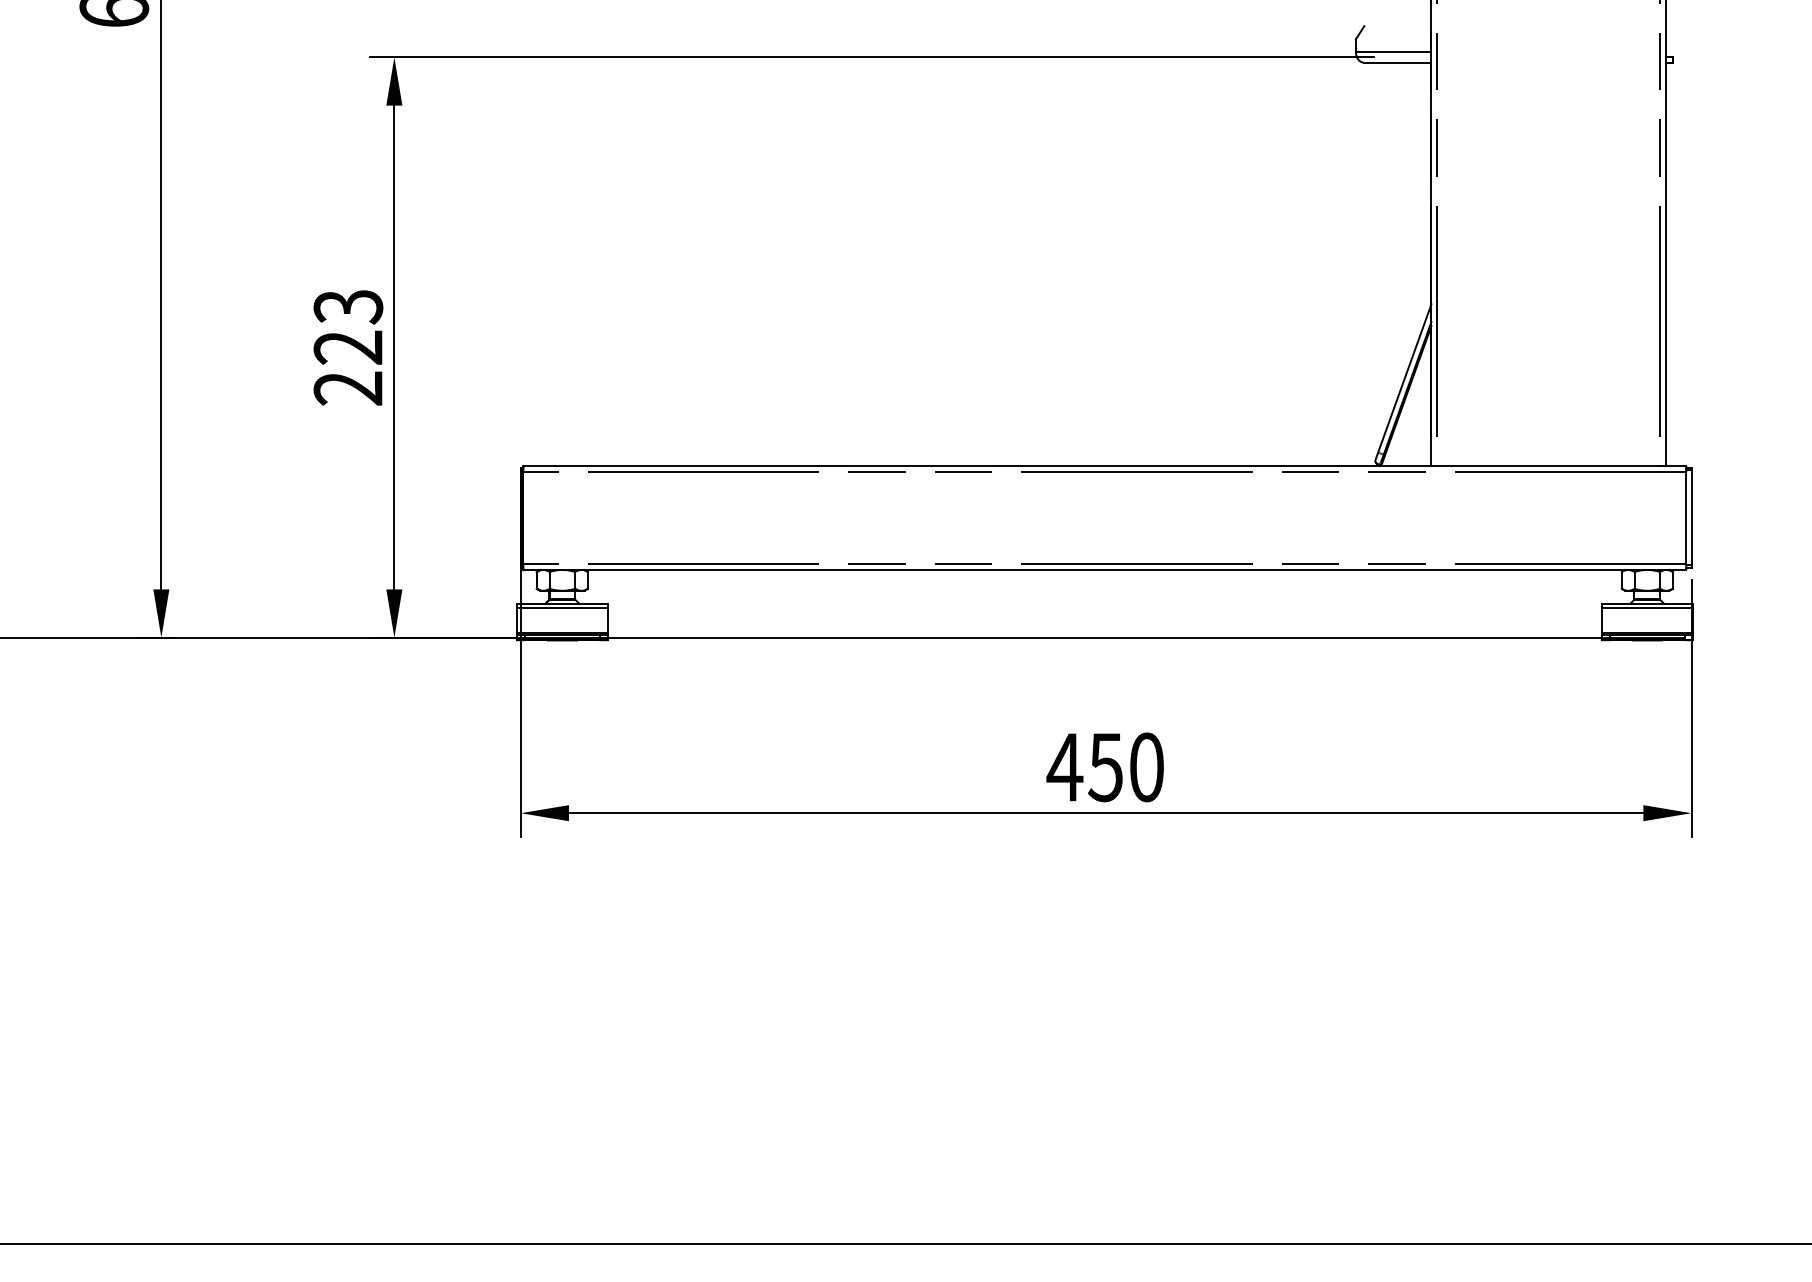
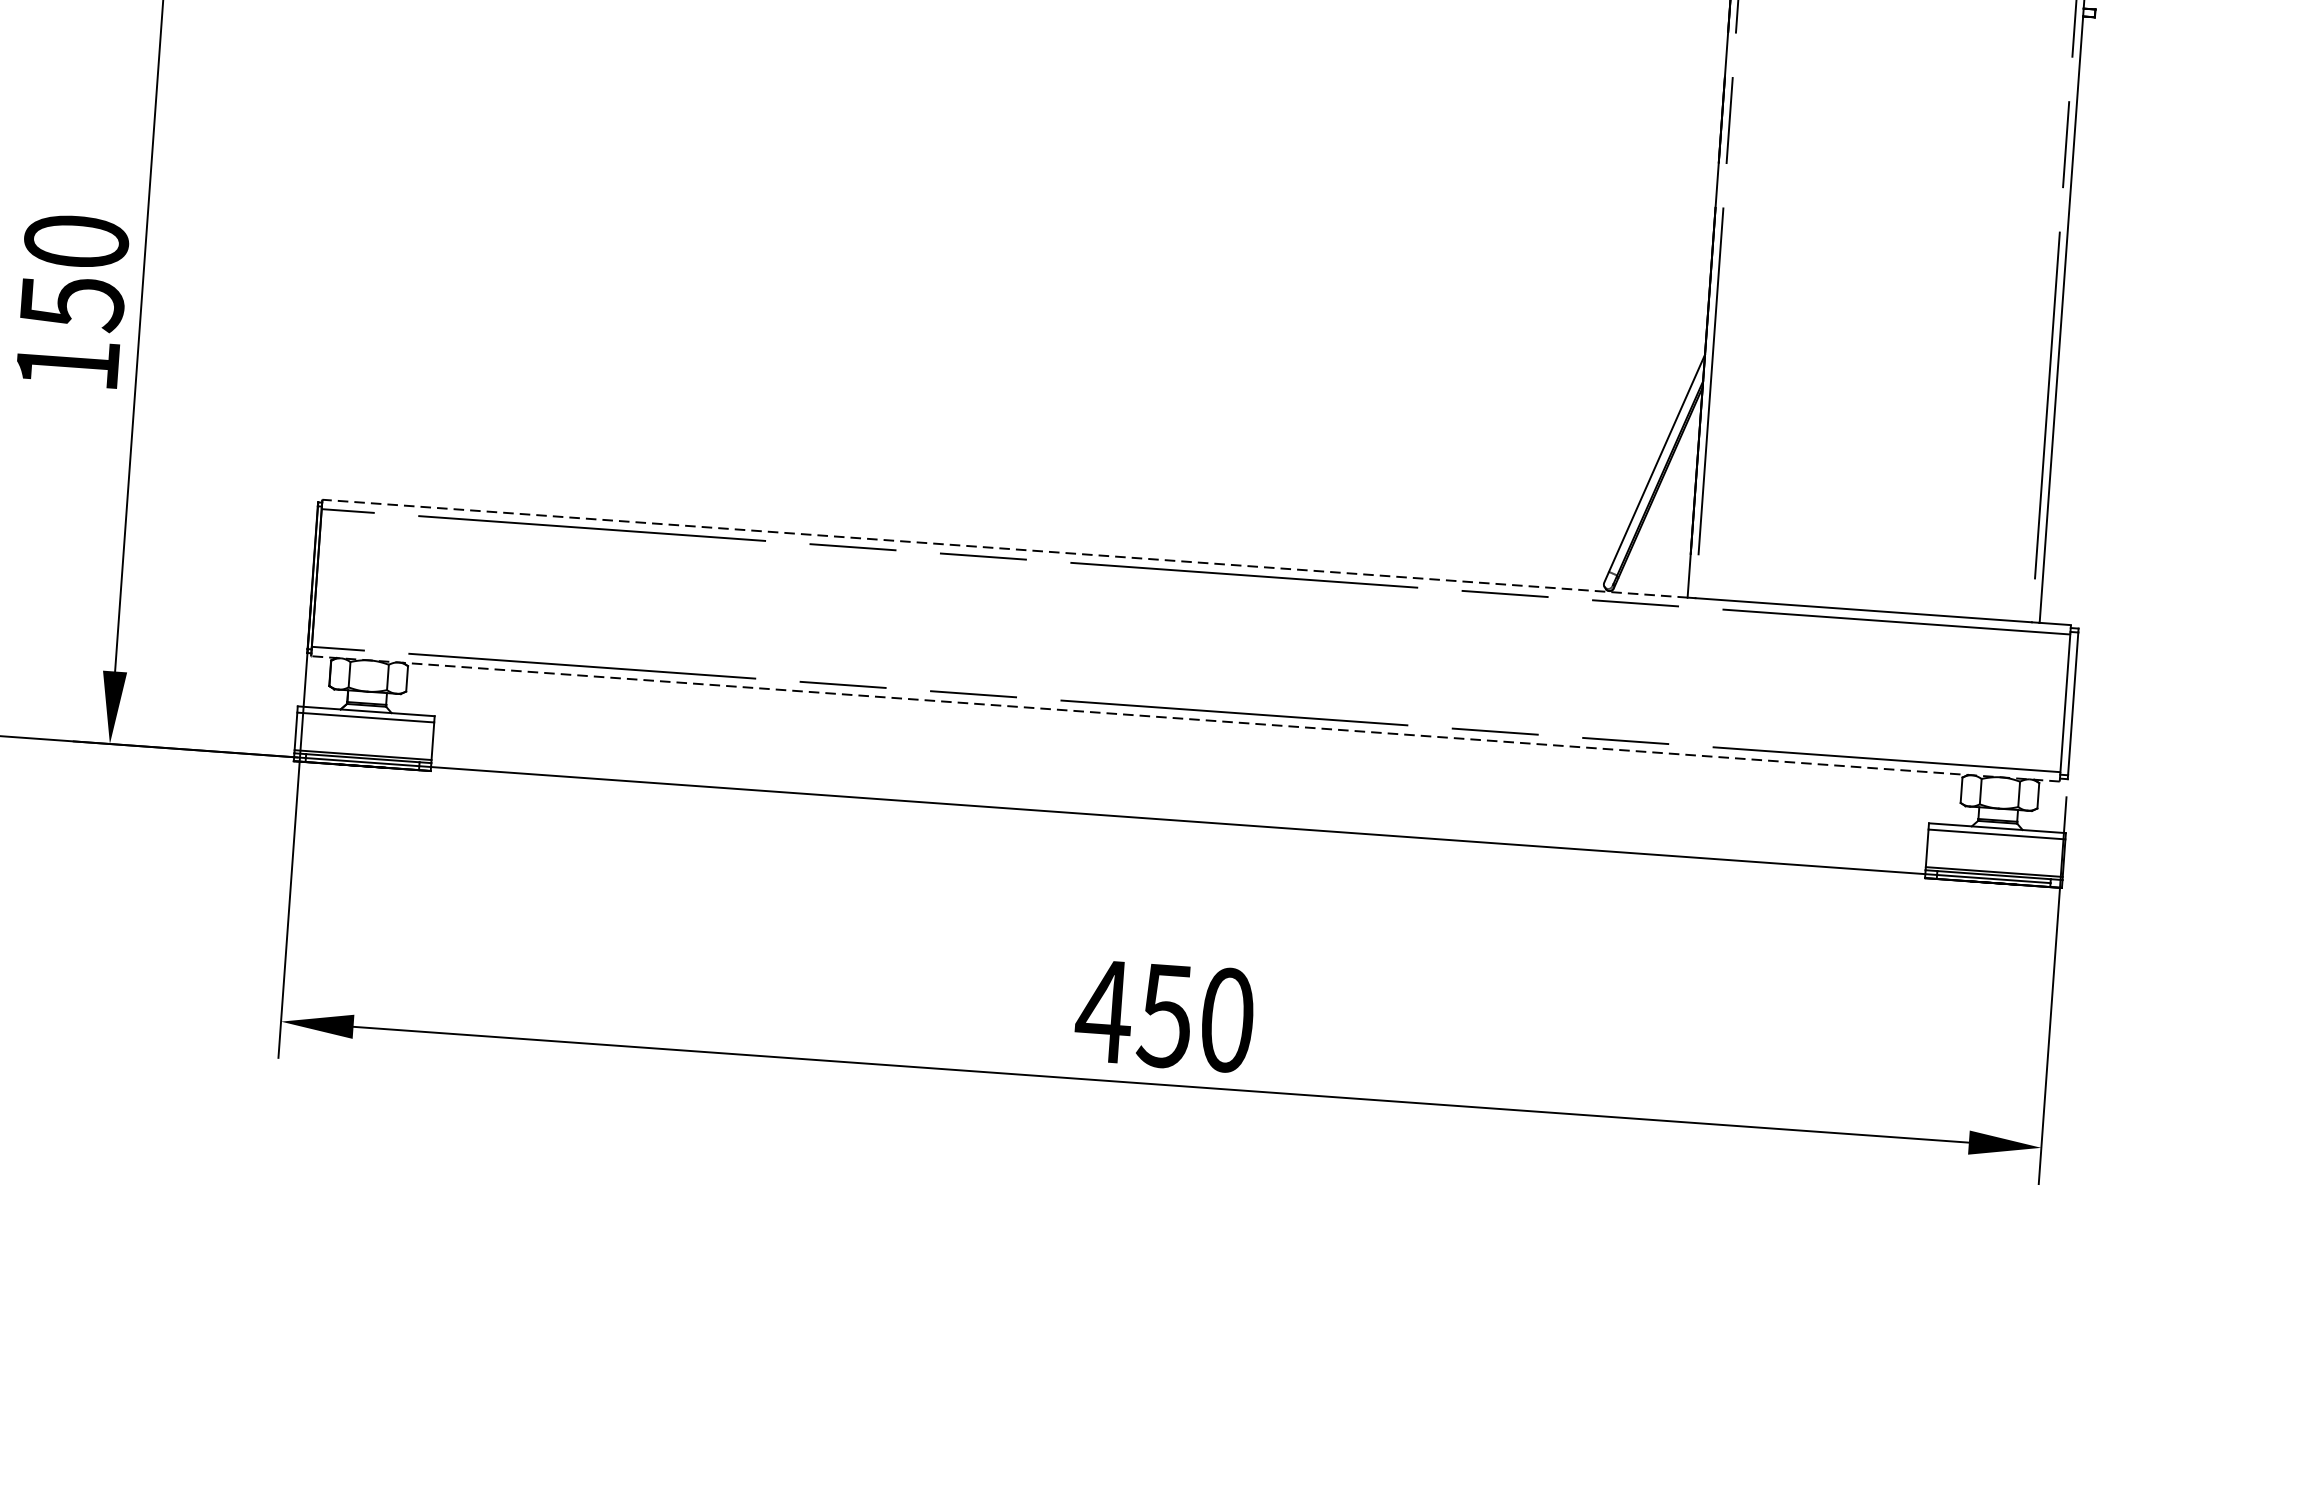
text: (348, 347) -> (72, 302), 223 -> 150
line: (977, 465) -> (1005, 548), solid -> dashed
line: (1104, 569) -> (1184, 718), solid -> dashed

